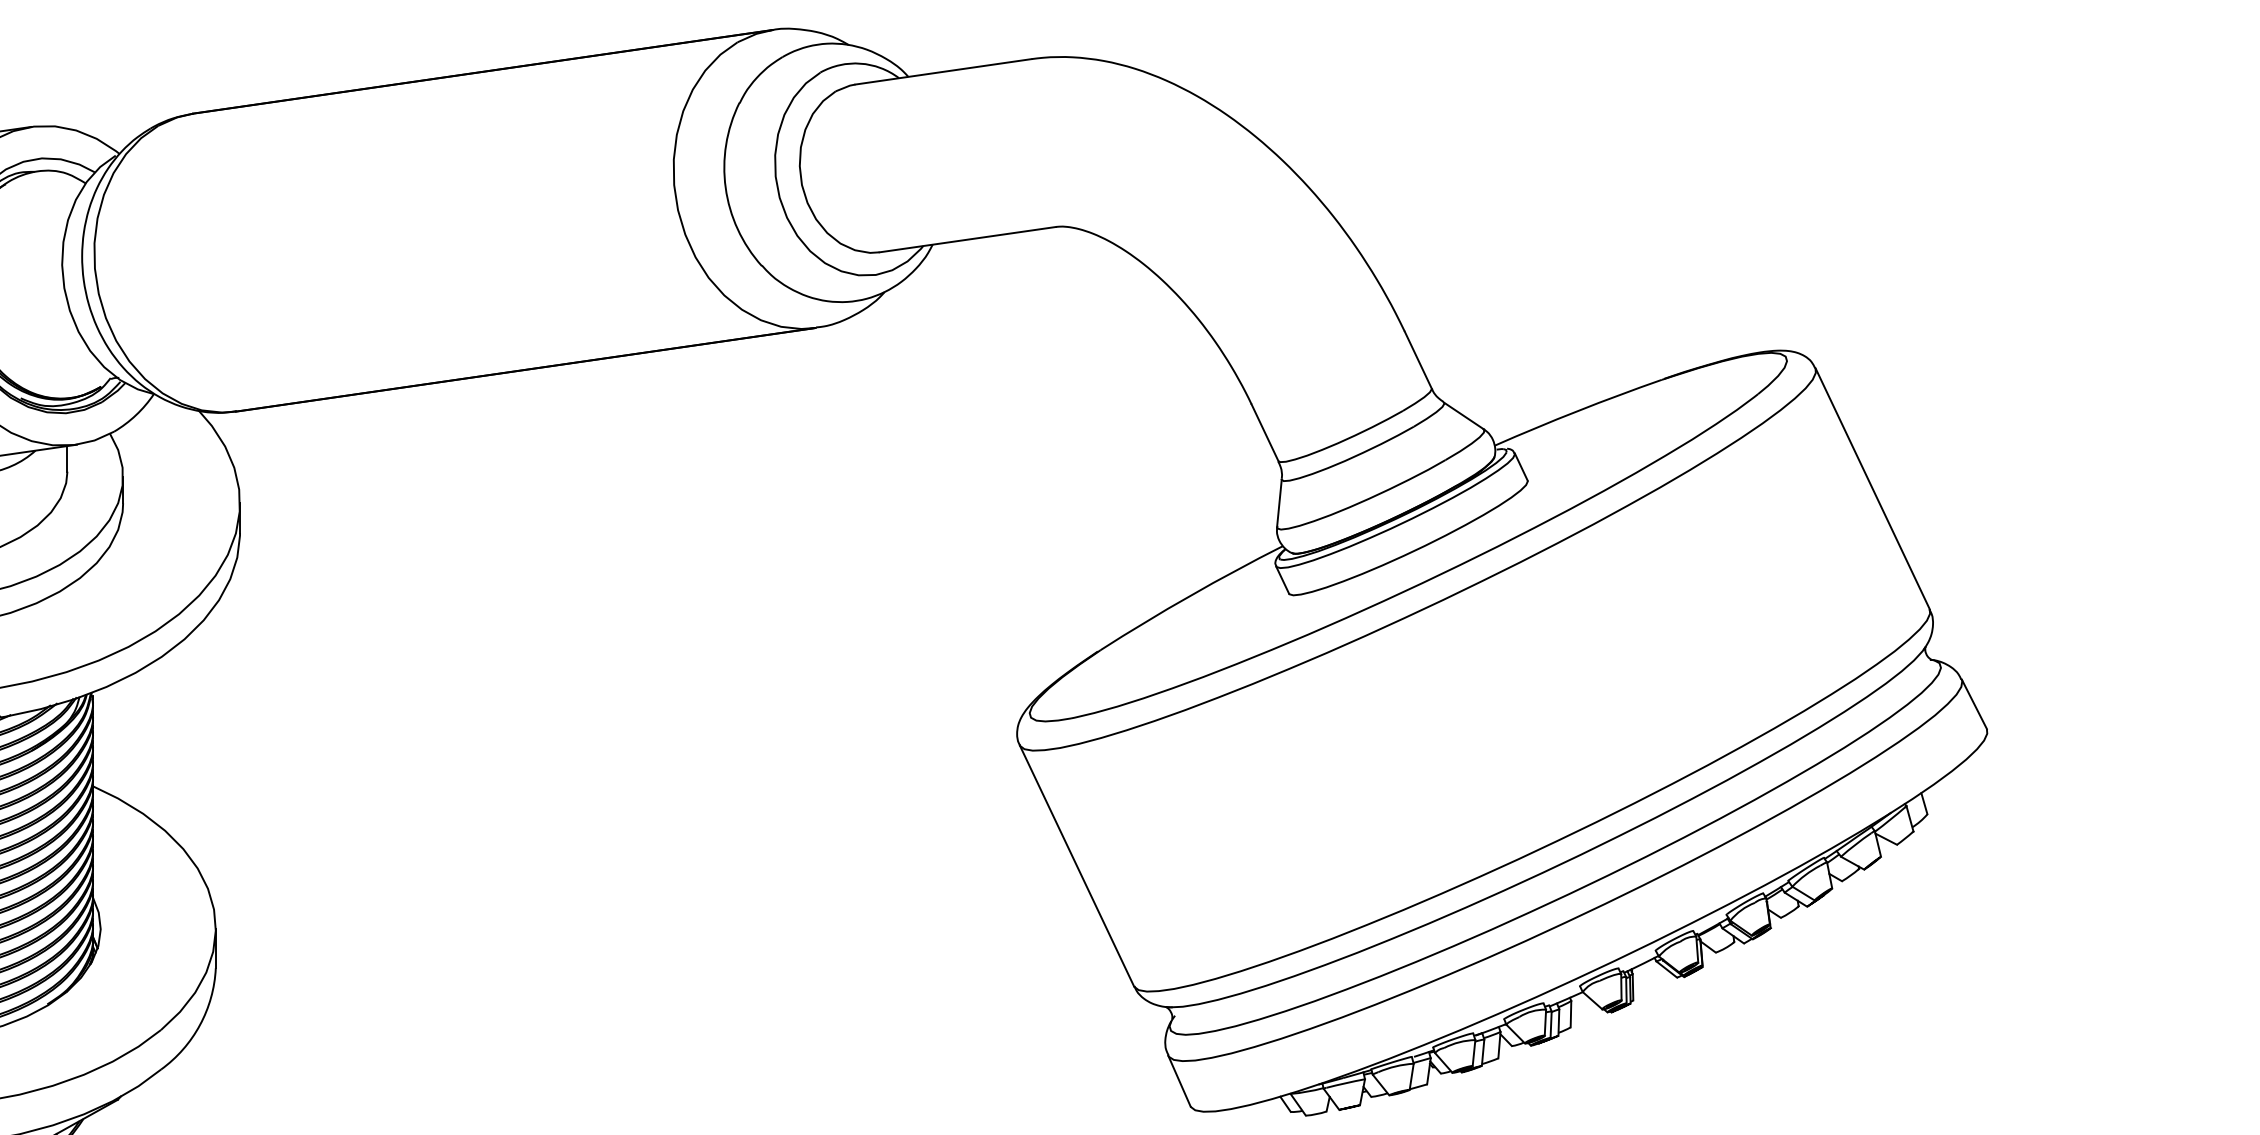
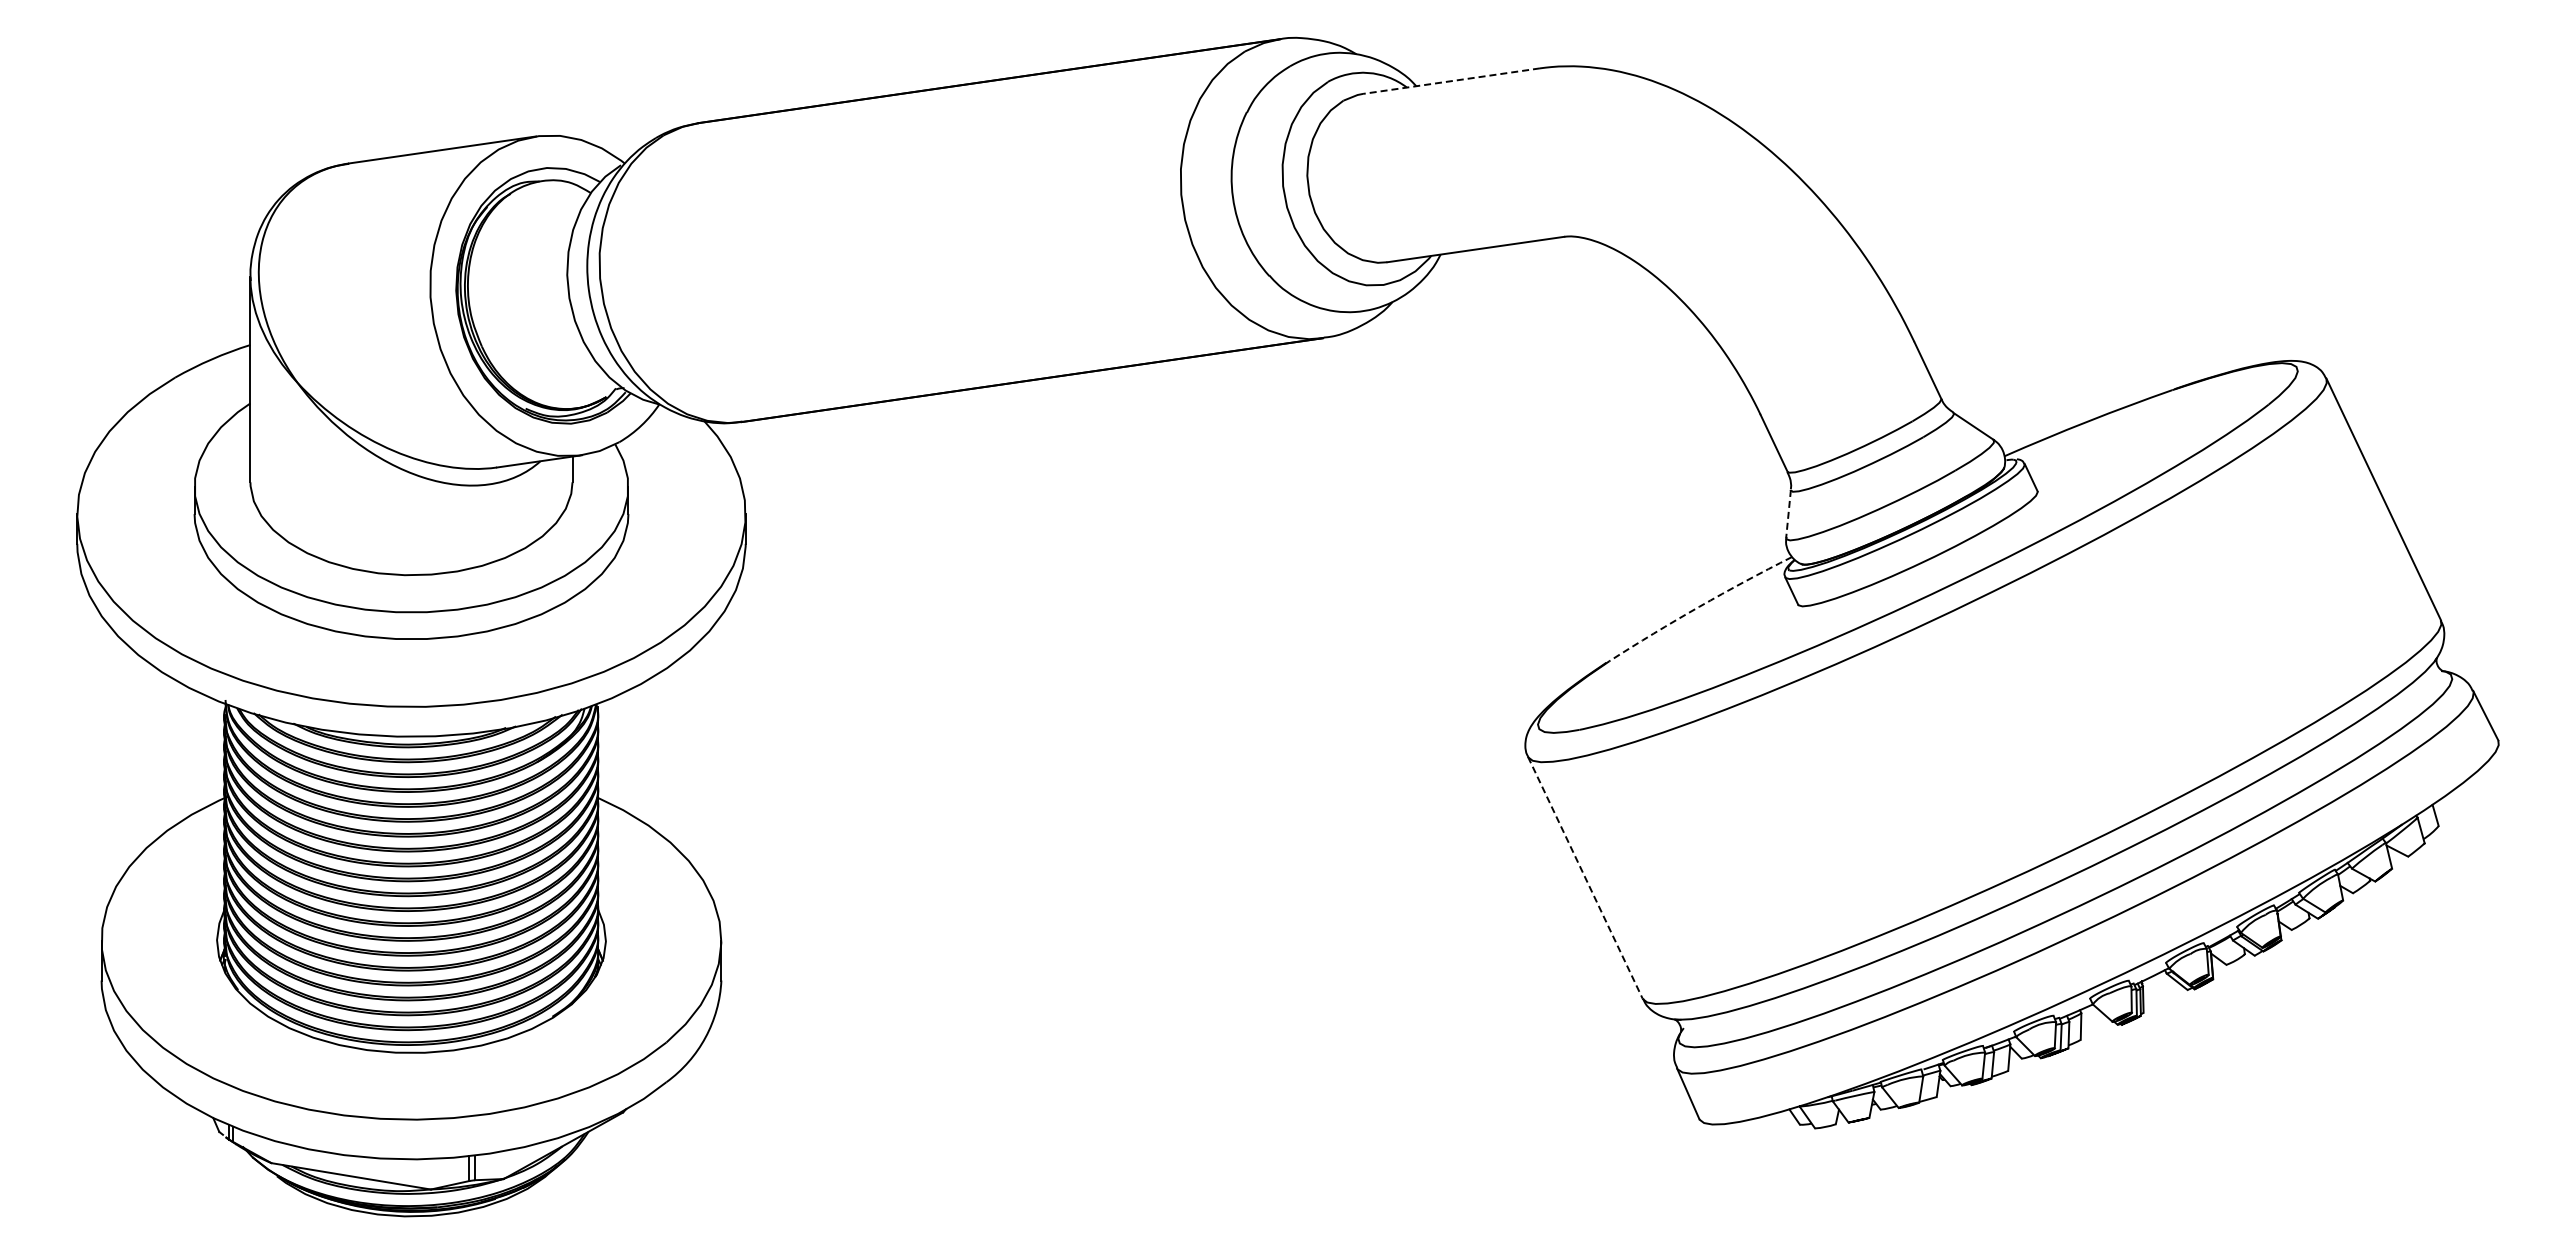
line: (943, 72) -> (1451, 81), solid -> dashed
line: (1279, 503) -> (1788, 514), solid -> dashed
arc: (1190, 595) -> (1699, 606), solid -> dashed
line: (1077, 865) -> (1585, 877), solid -> dashed

